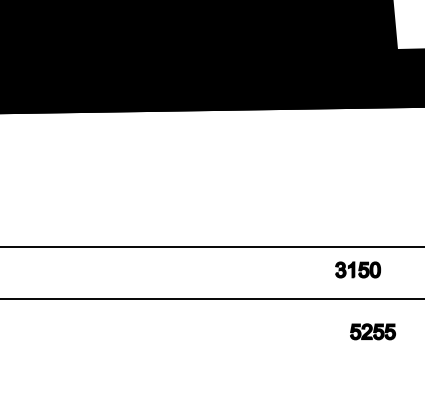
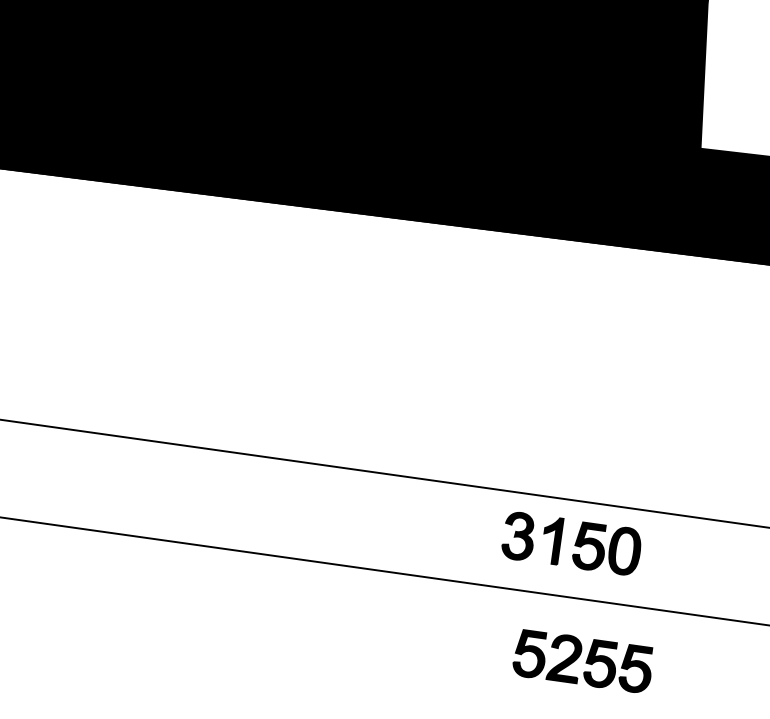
part: (357, 269) -> (570, 542), size x1.67
part: (372, 331) -> (582, 660), size x1.67

